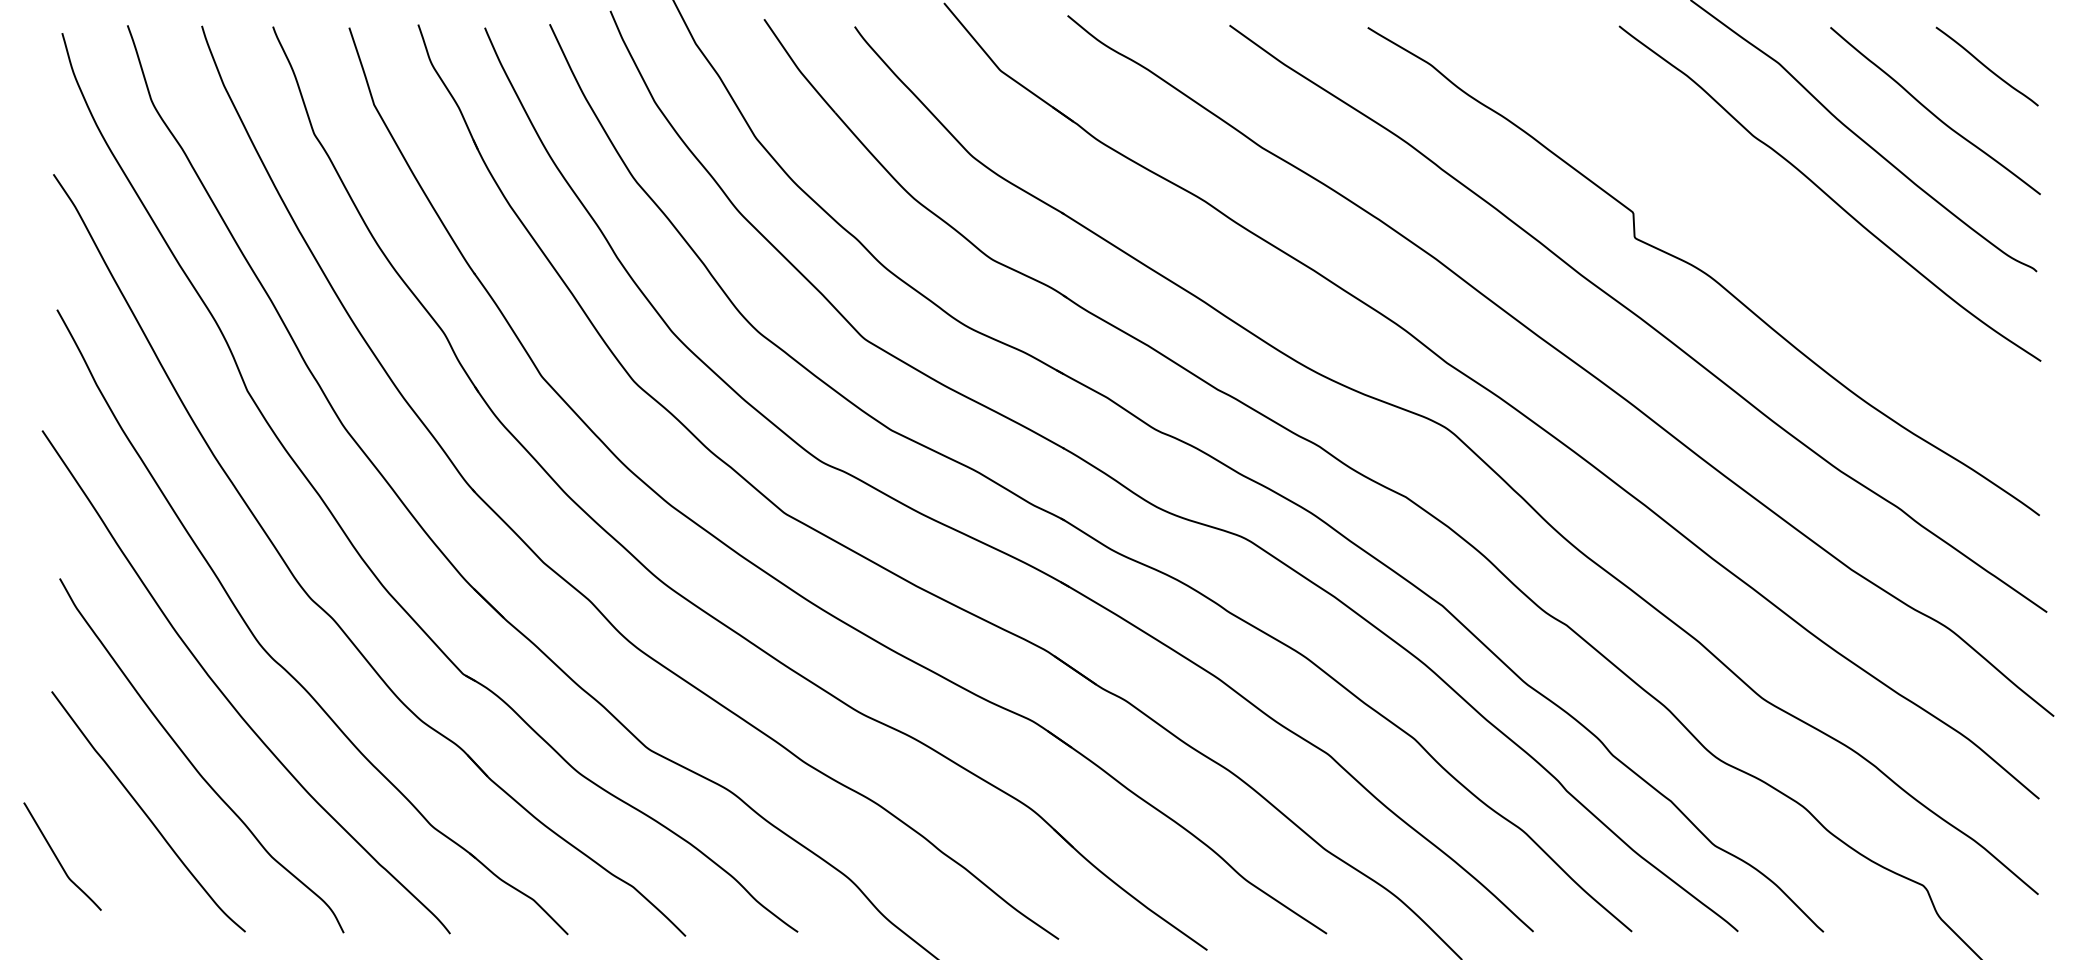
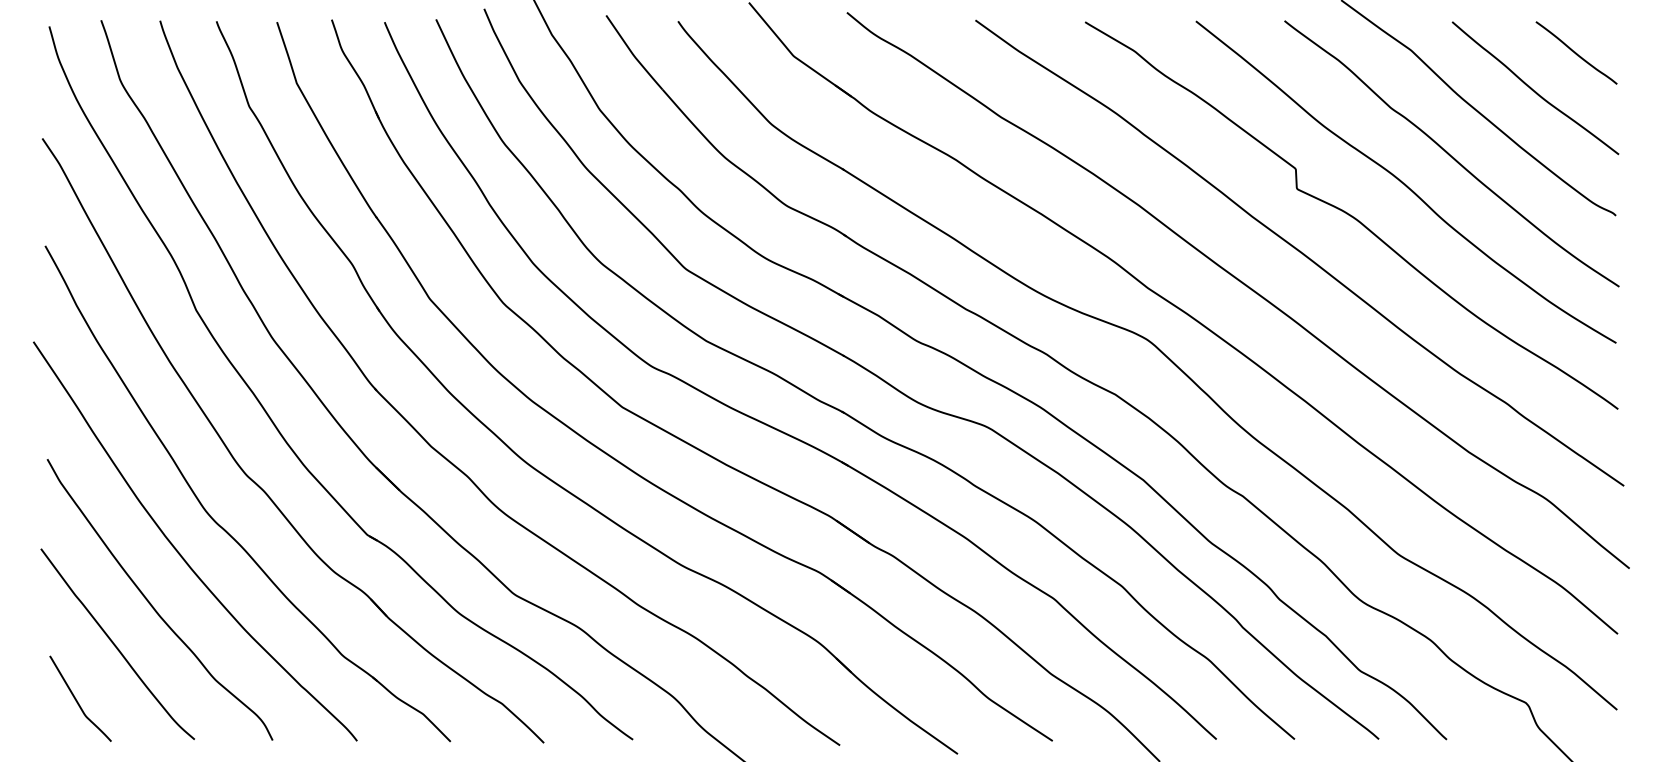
curve: (1771, 231) -> (1405, 183), added
curve: (58, 858) -> (77, 700), moved

